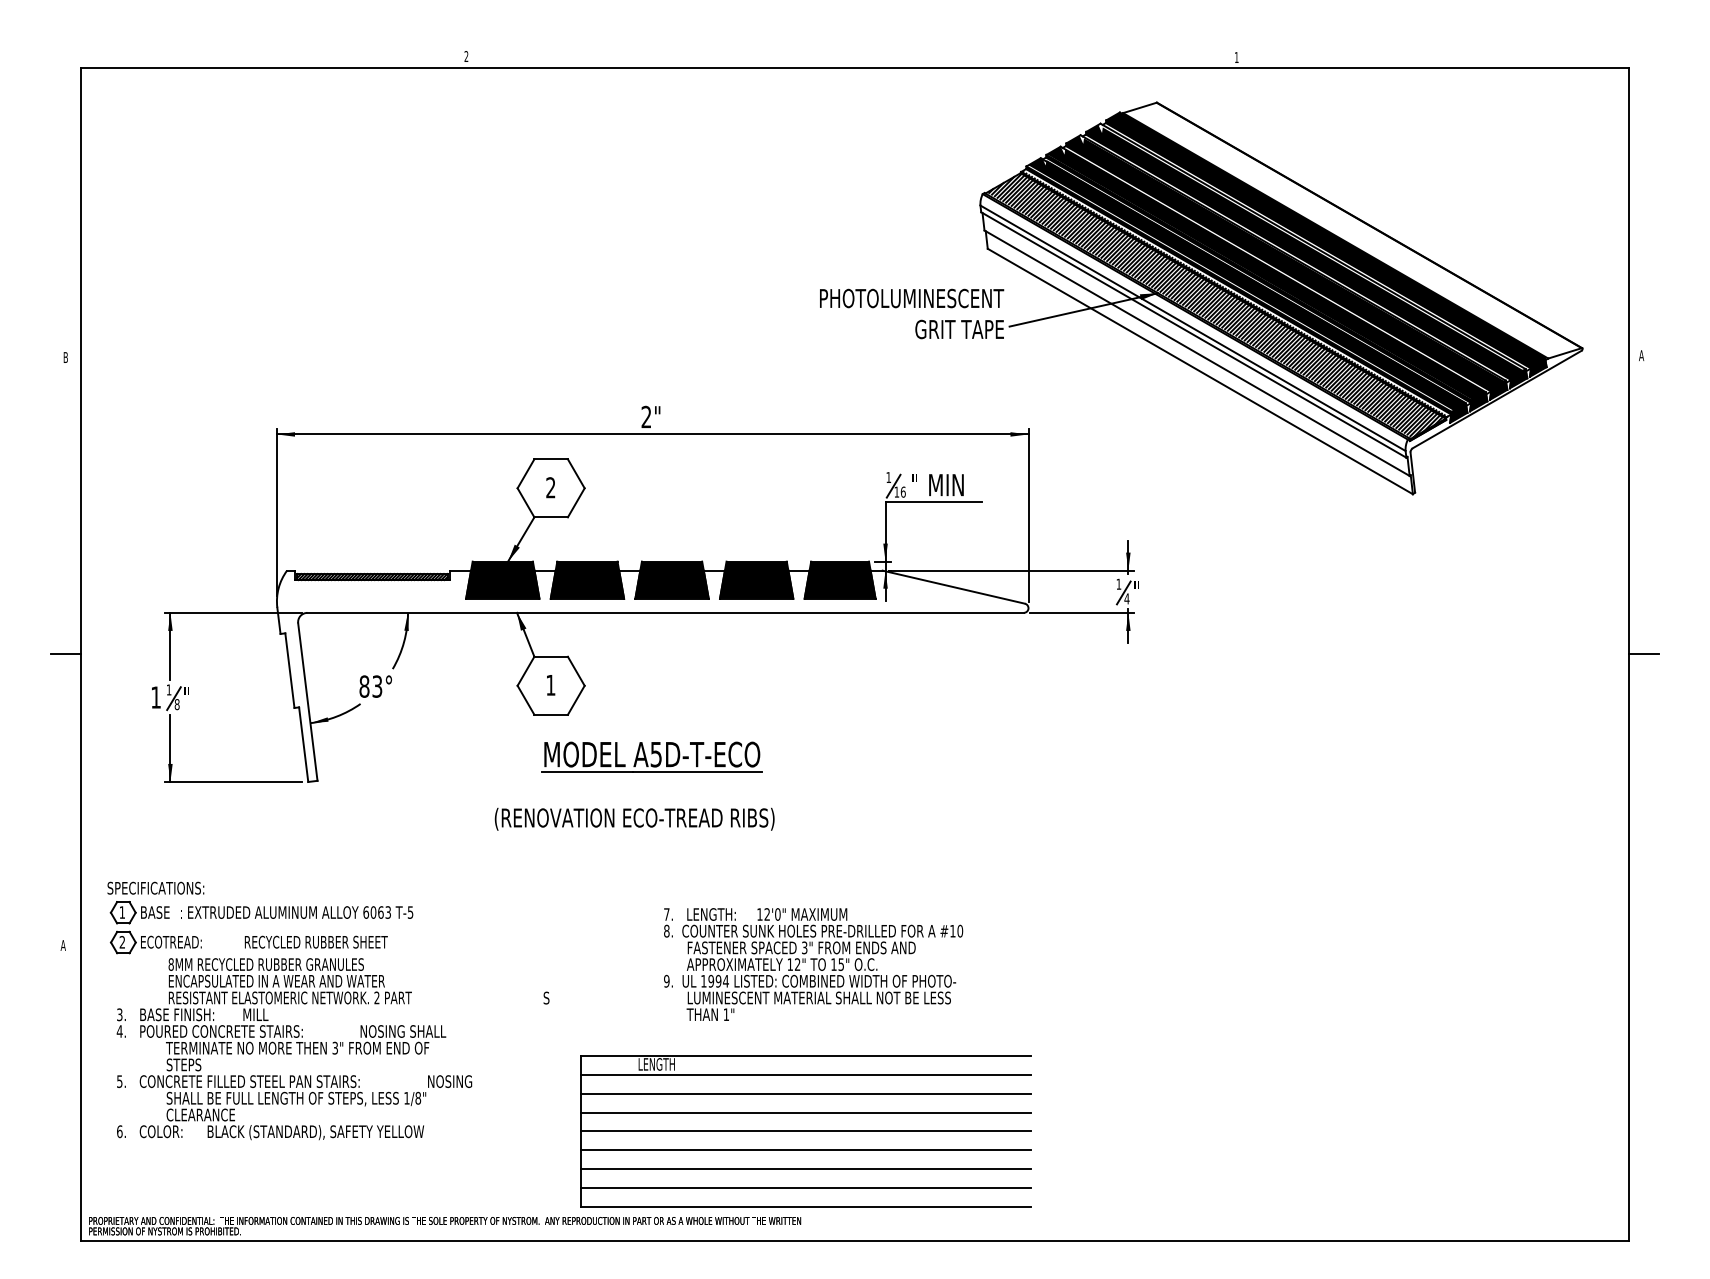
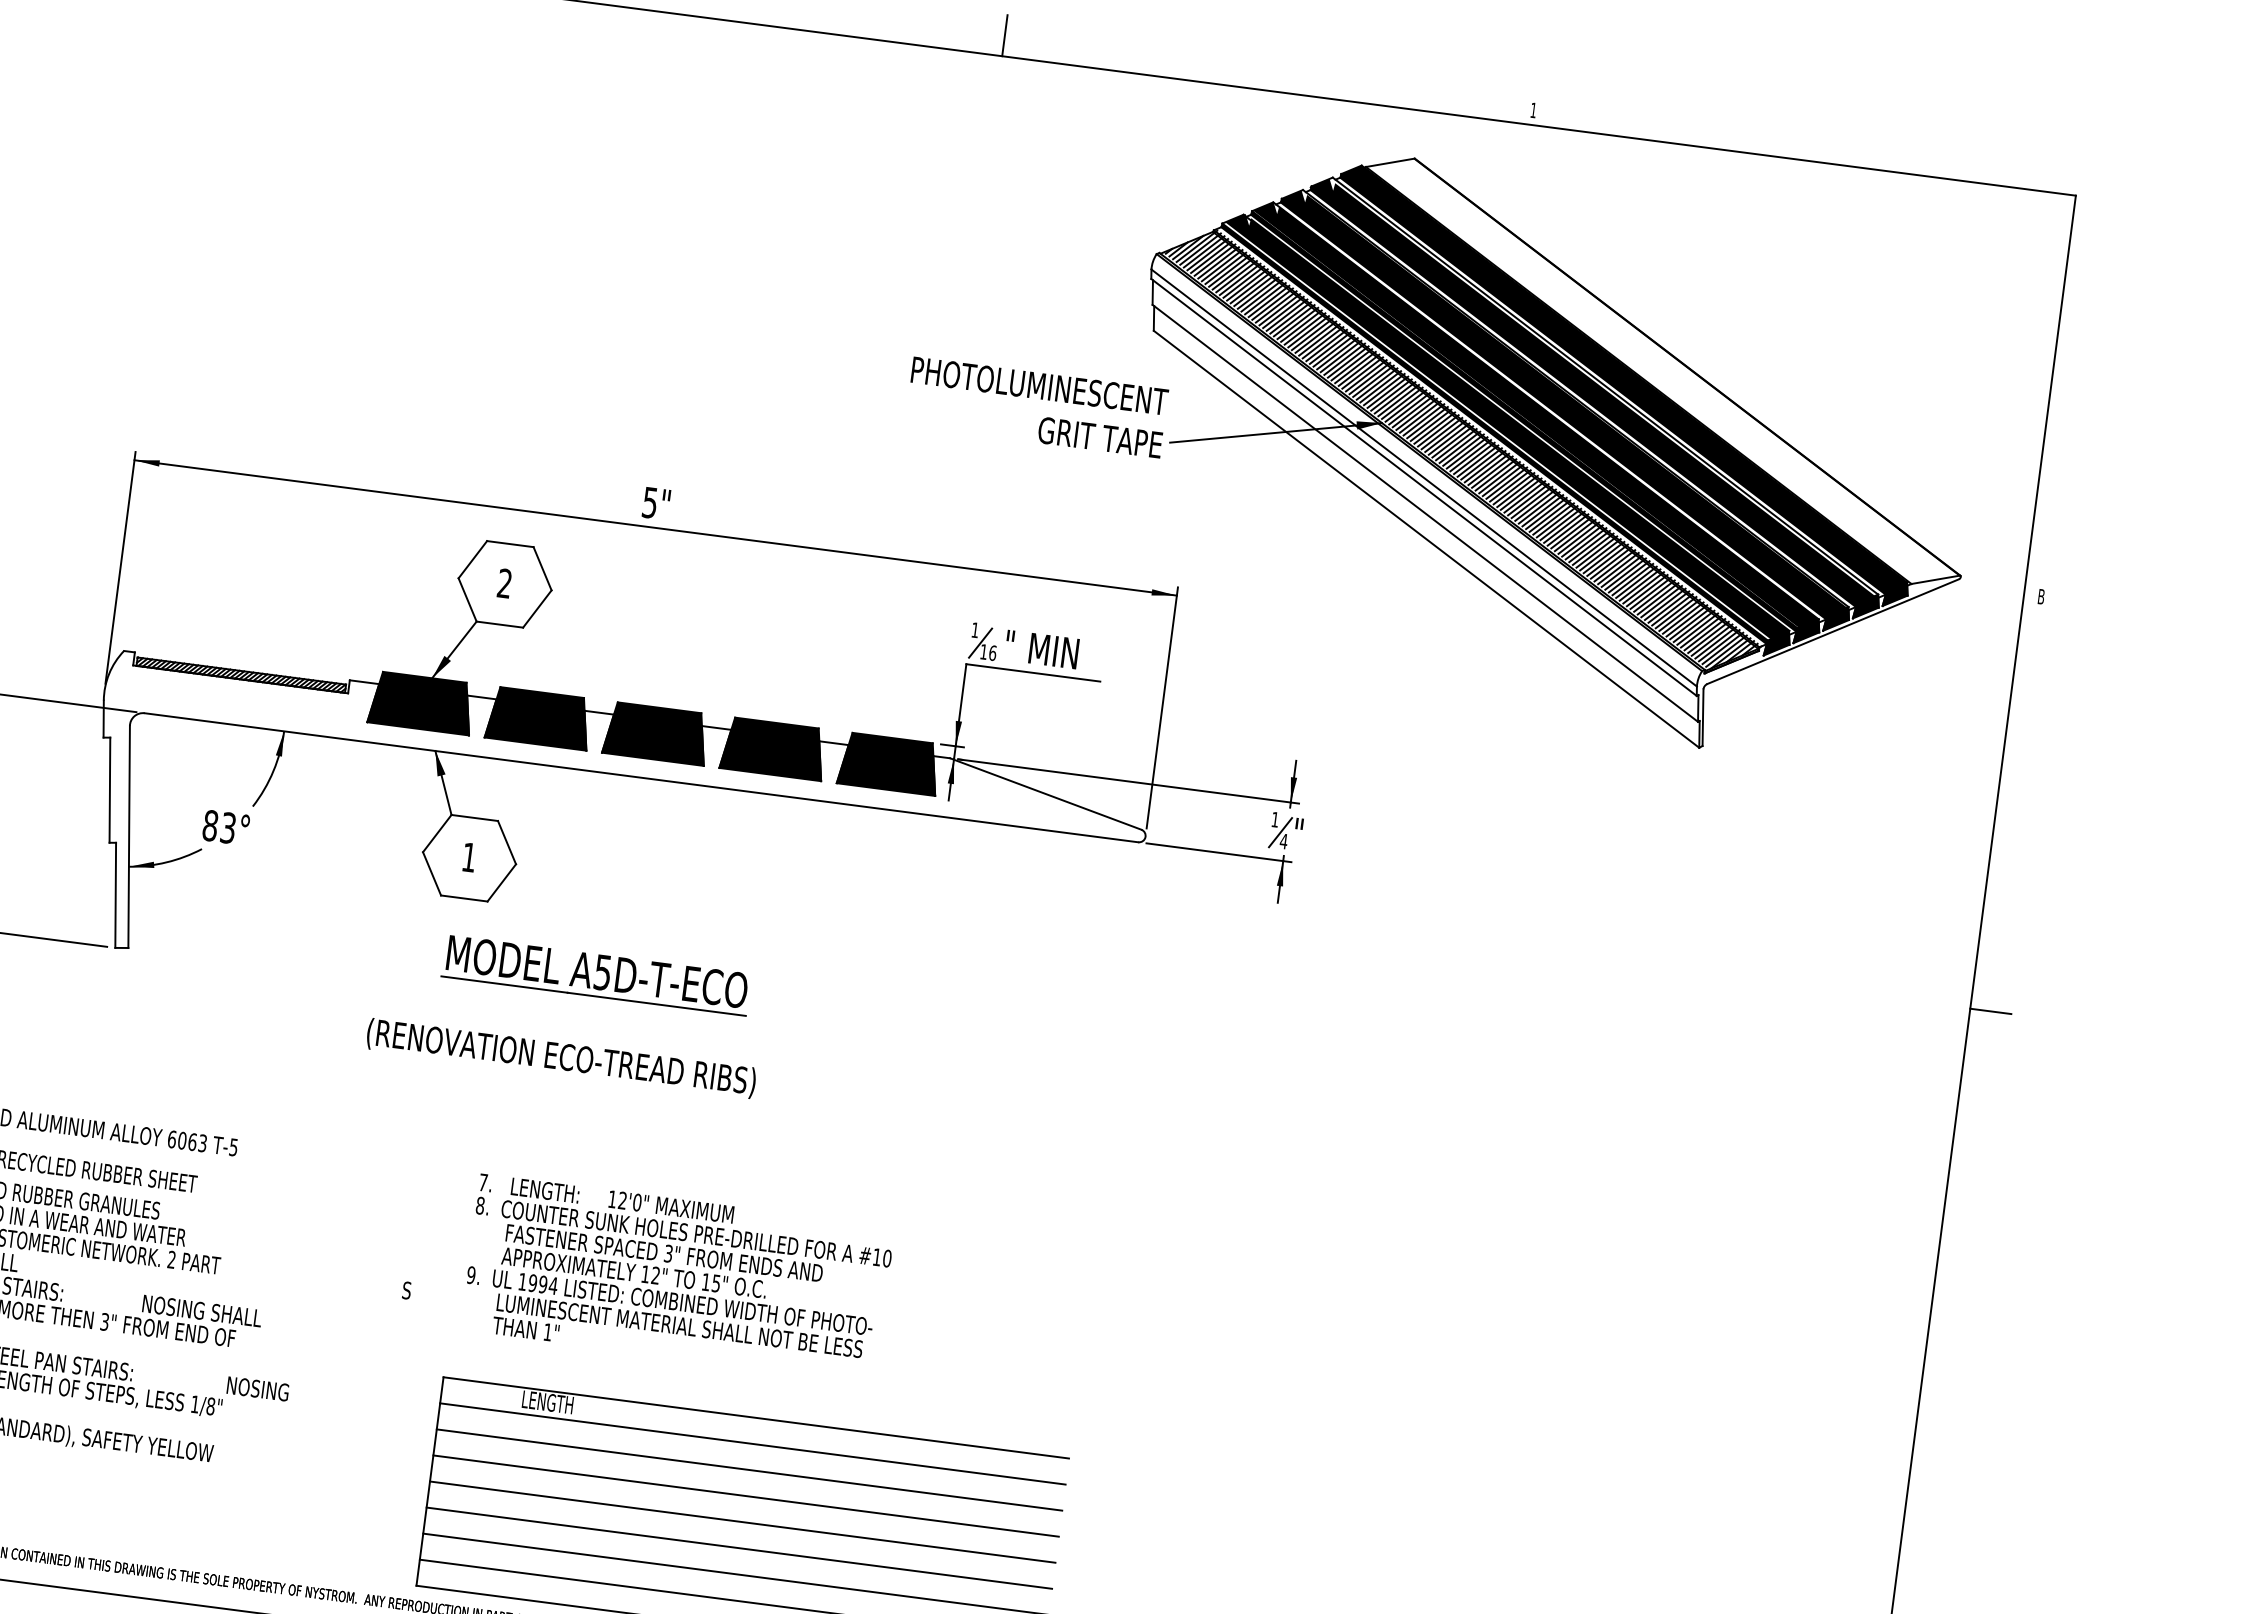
line: (855, 53) -> (1005, 36), added
text: (1641, 355) -> (2041, 596), A -> B
text: (646, 416) -> (650, 501), 2" -> 5"
text: (813, 964) -> (677, 1278), moved

